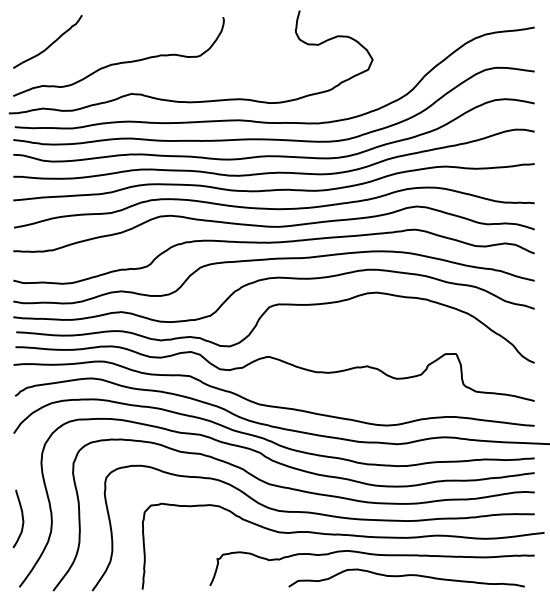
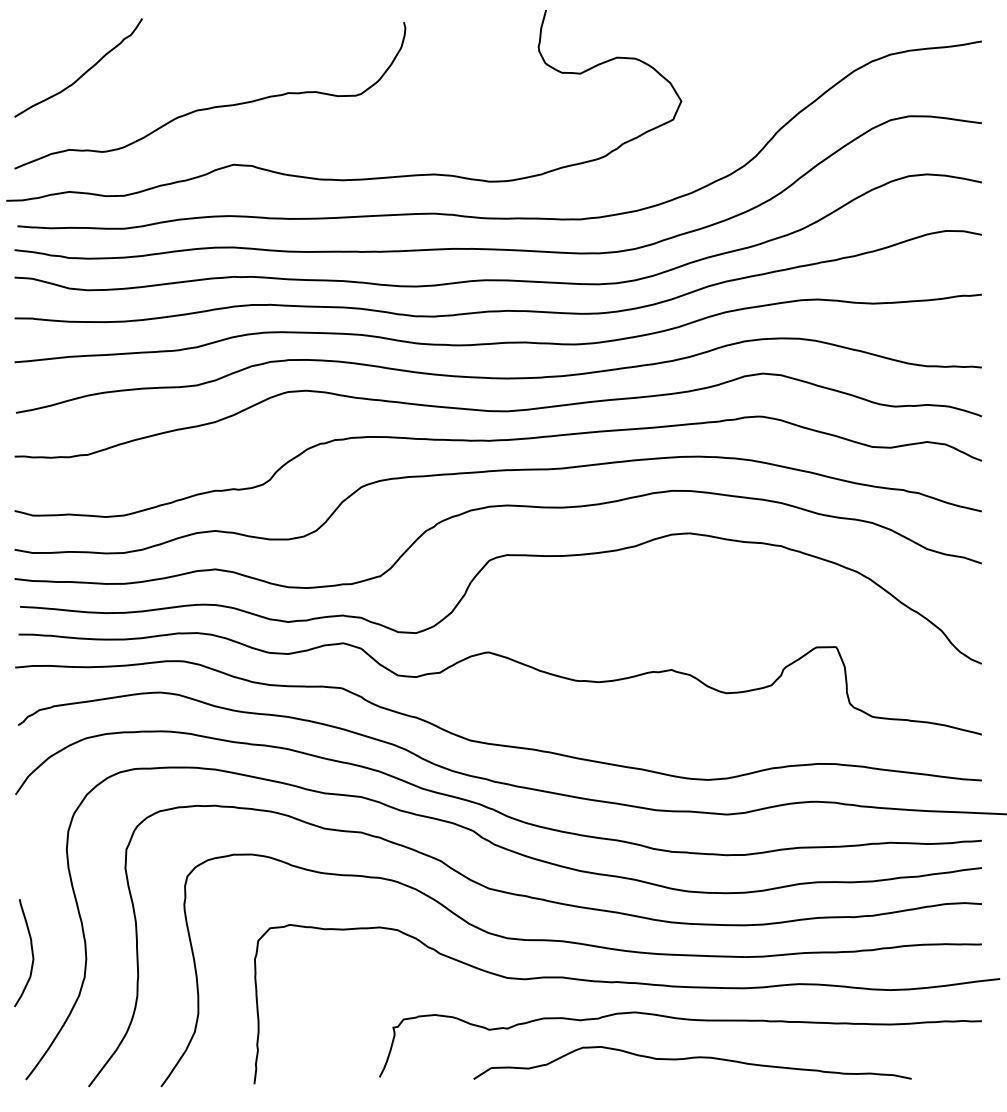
curve: (406, 576) -> (692, 1059), moved

